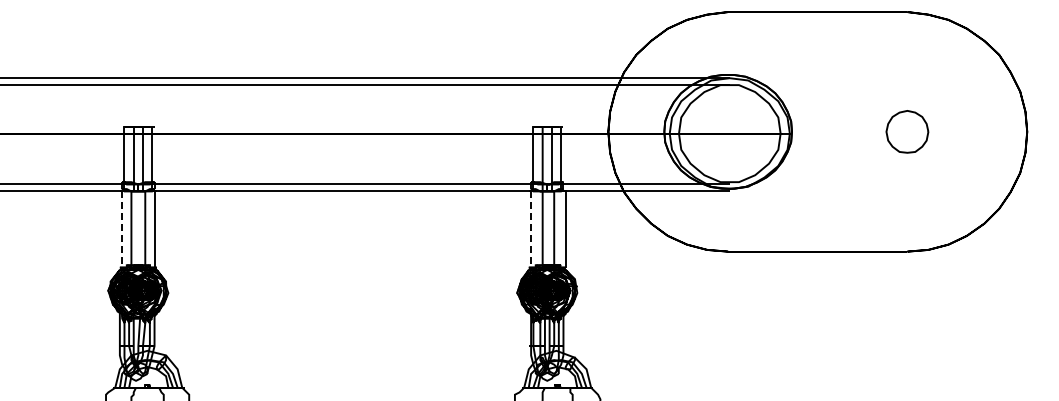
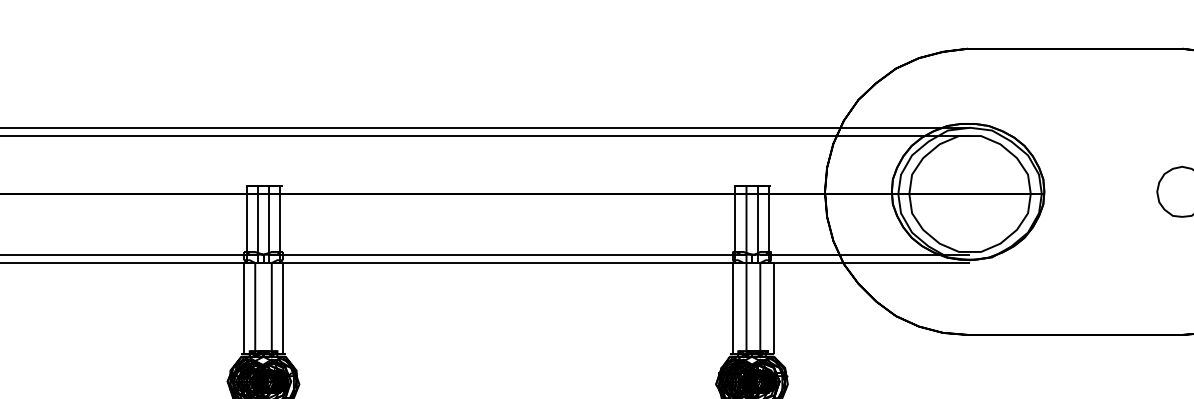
line: (122, 230) -> (244, 309), dashed -> solid
line: (531, 230) -> (733, 309), dashed -> solid

